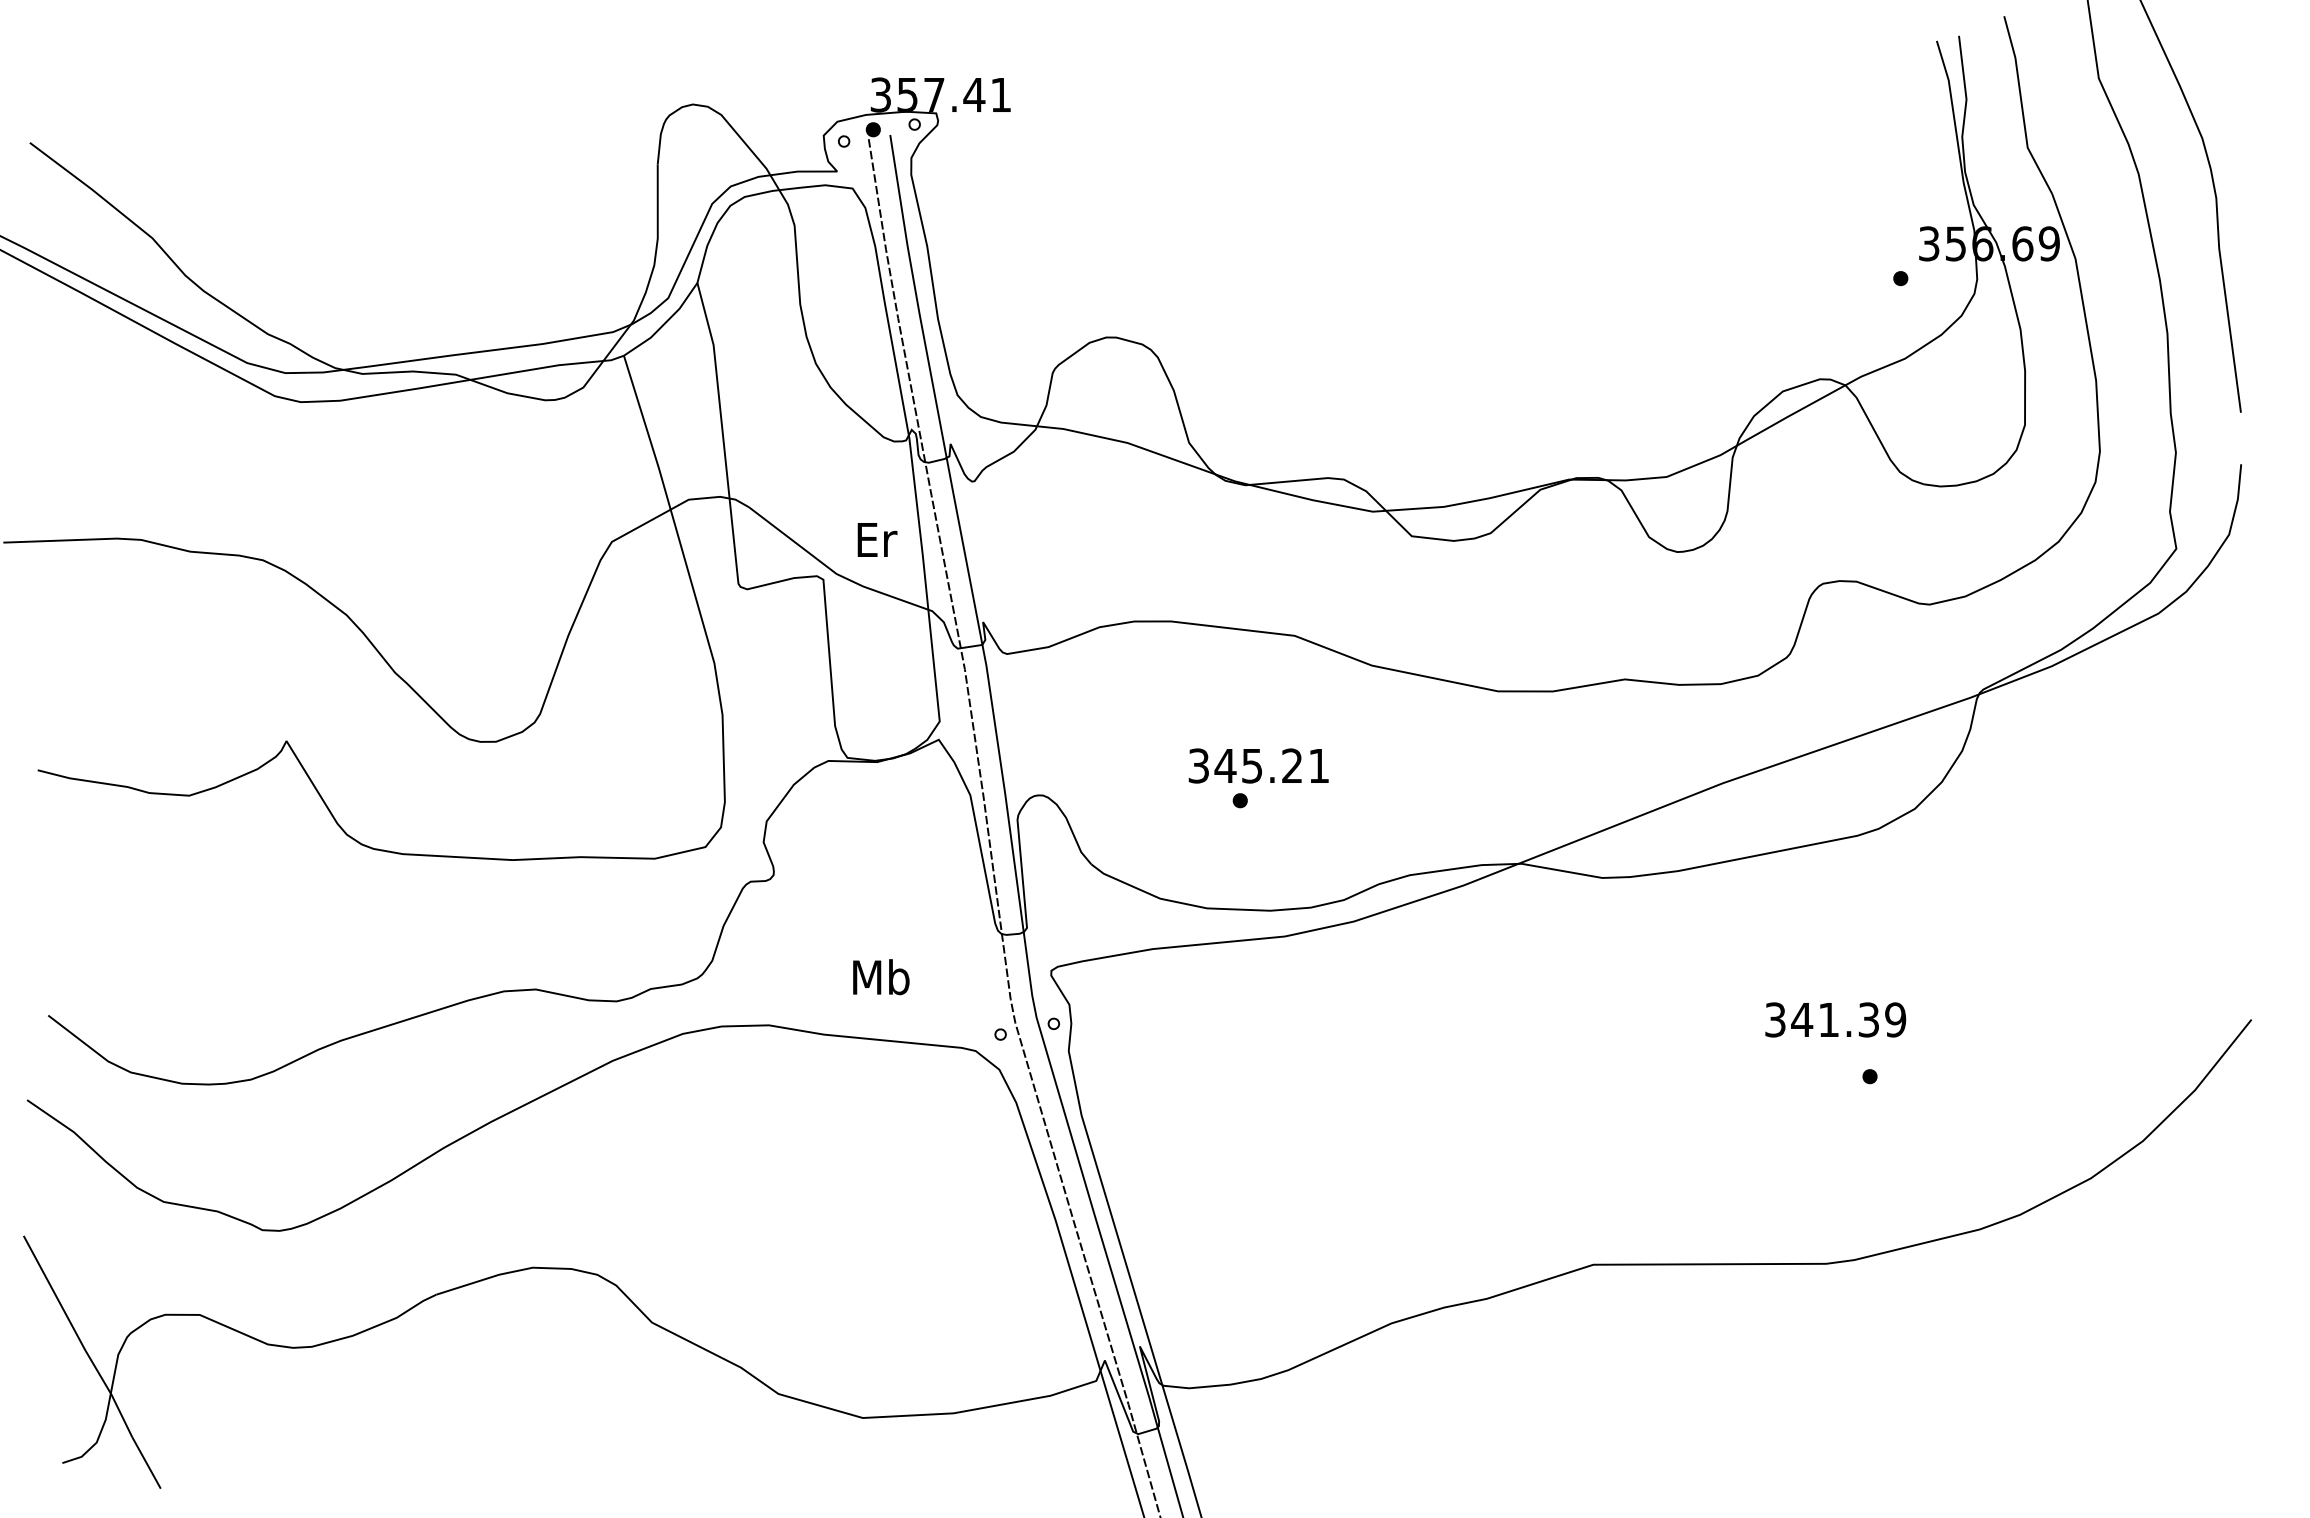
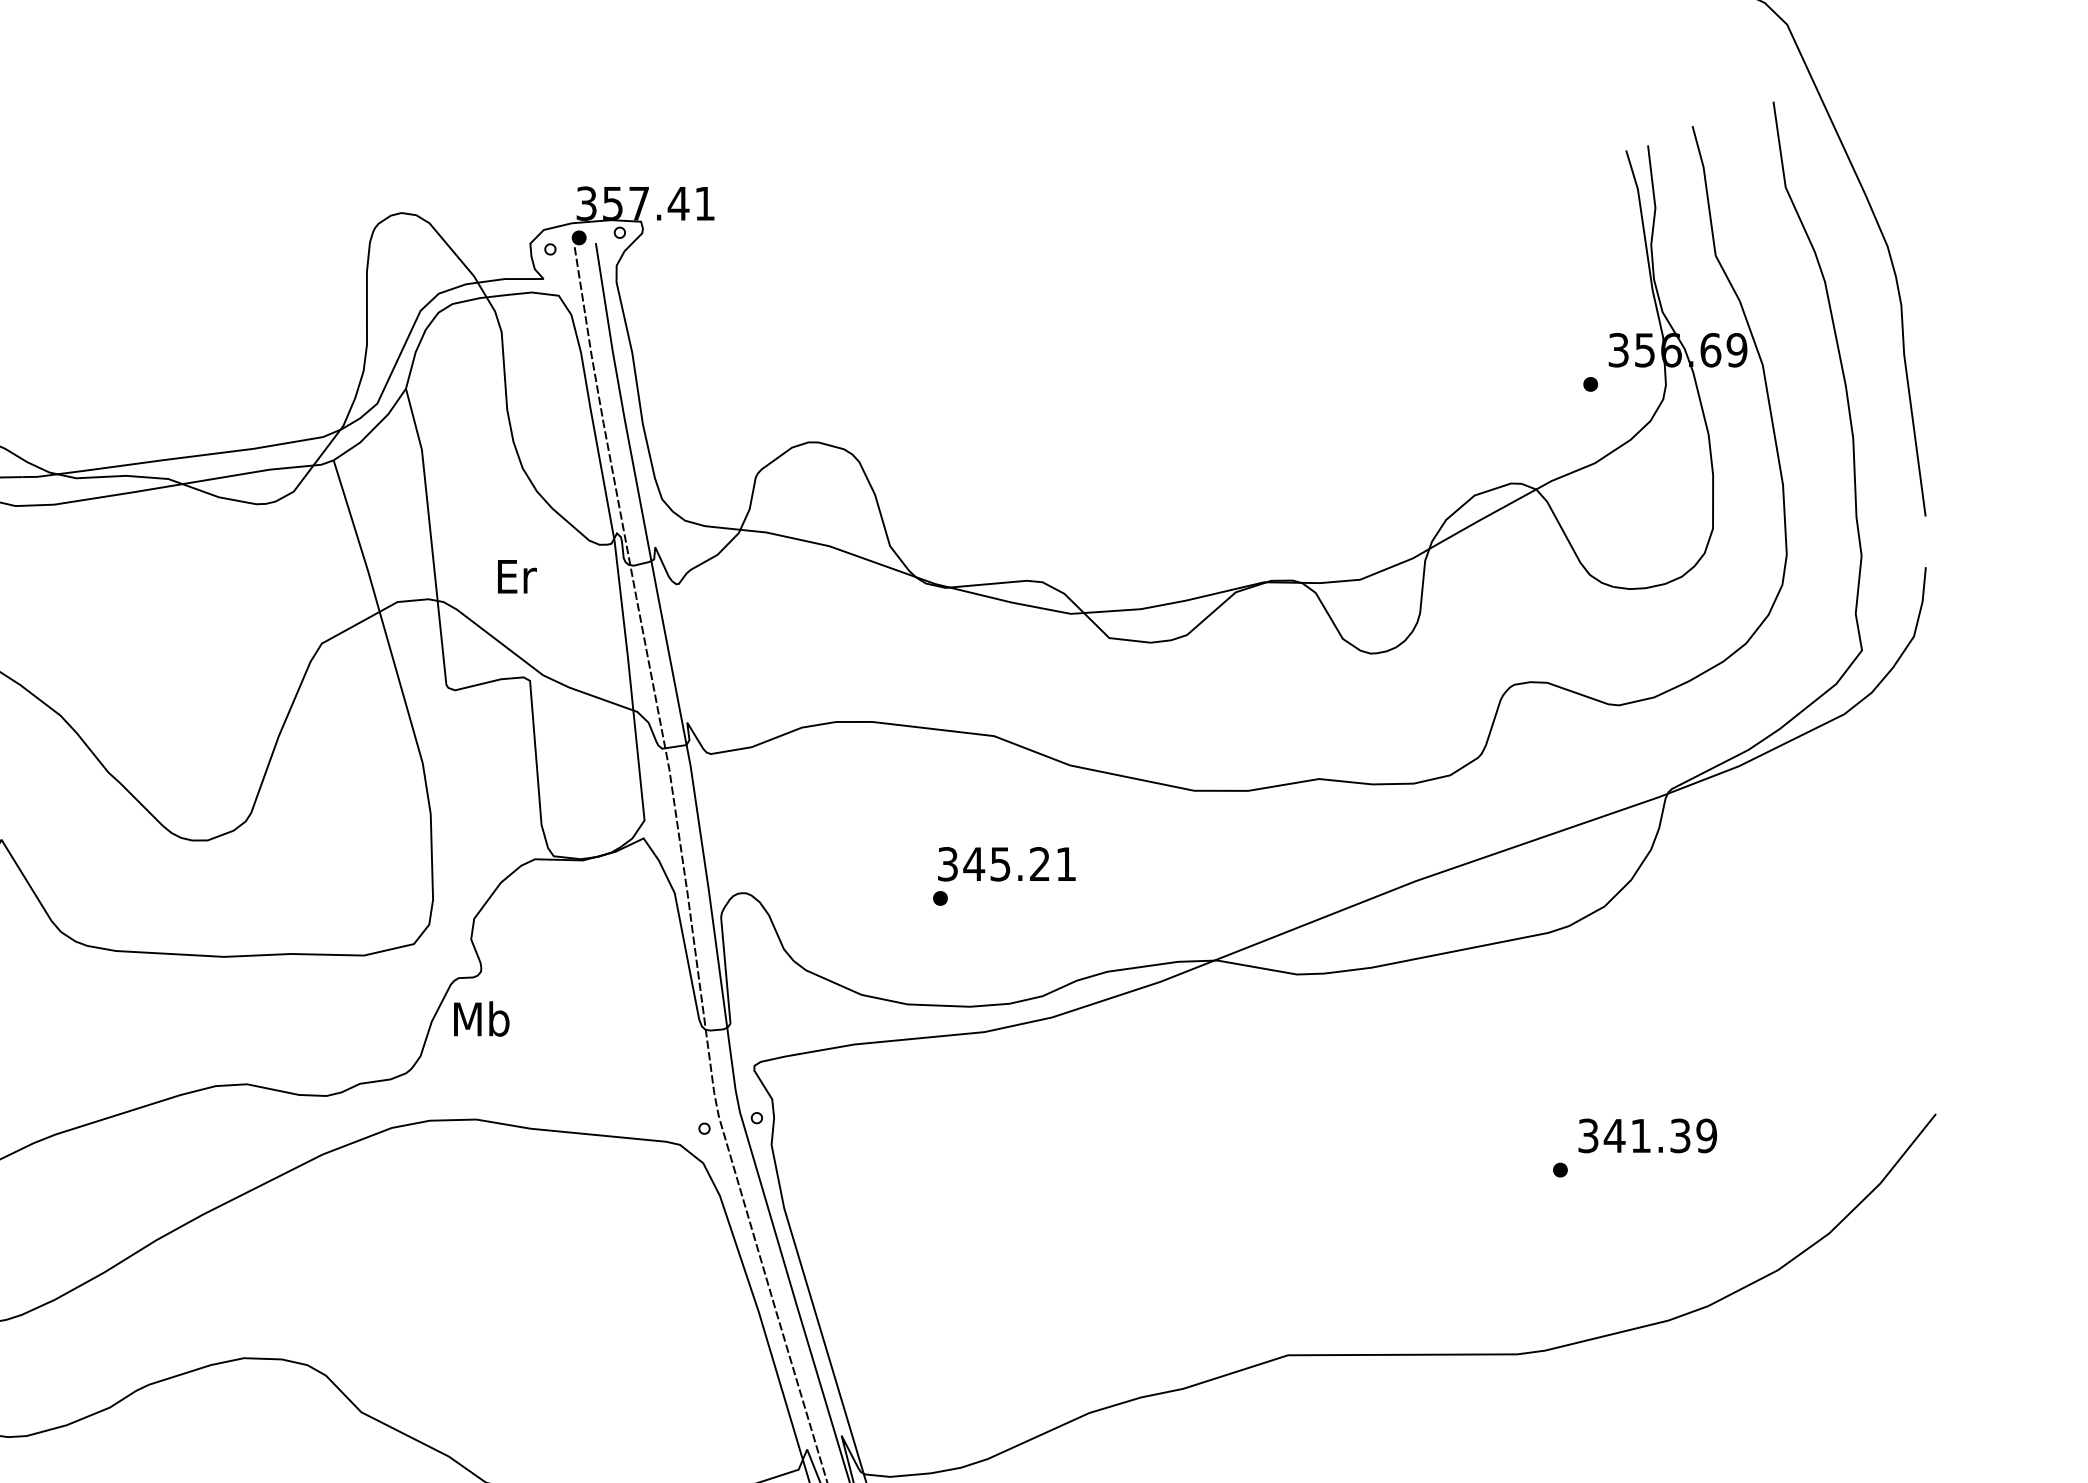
text: (877, 539) -> (517, 576), moved
text: (1258, 765) -> (1006, 863), moved
text: (881, 977) -> (481, 1019), moved
text: (1835, 1019) -> (1647, 1135), moved

